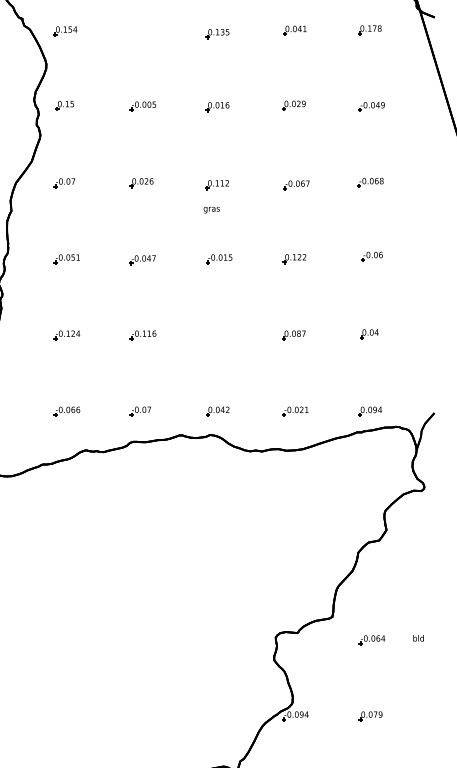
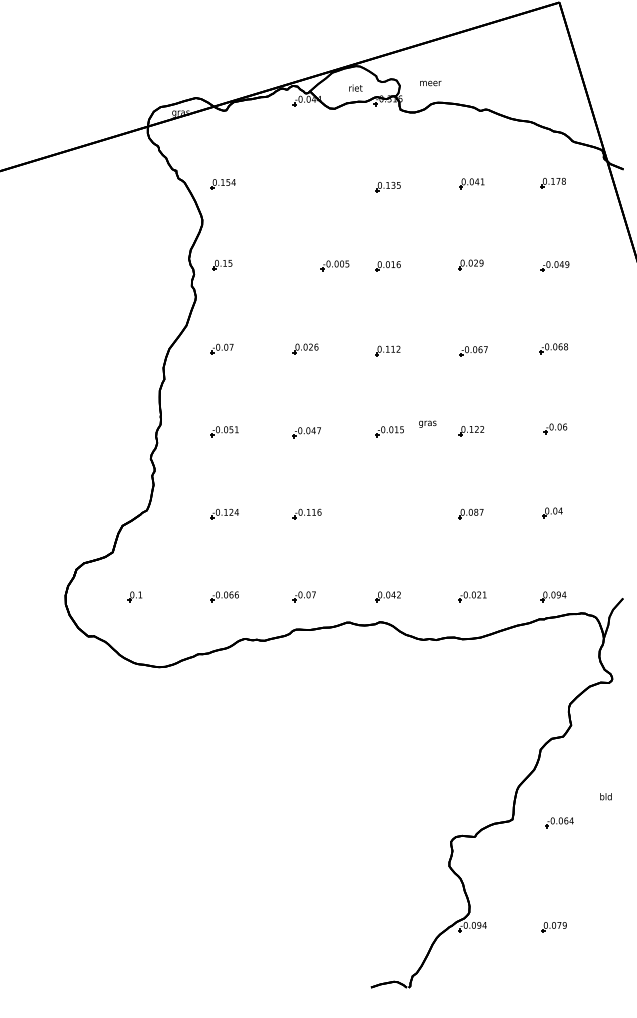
part: (142, 106) -> (334, 265), moved
text: (211, 209) -> (427, 423), moved
text: (418, 638) -> (605, 796), moved
part: (372, 639) -> (559, 822), moved

